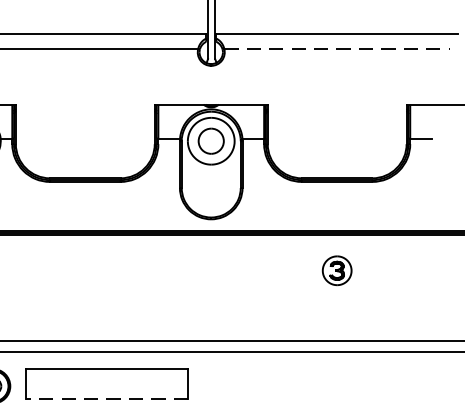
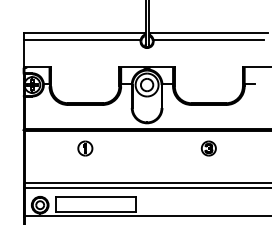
line: (338, 48) -> (209, 39), dashed -> solid
part: (85, 270) -> (85, 148), added
line: (108, 399) -> (96, 211), dashed -> solid

